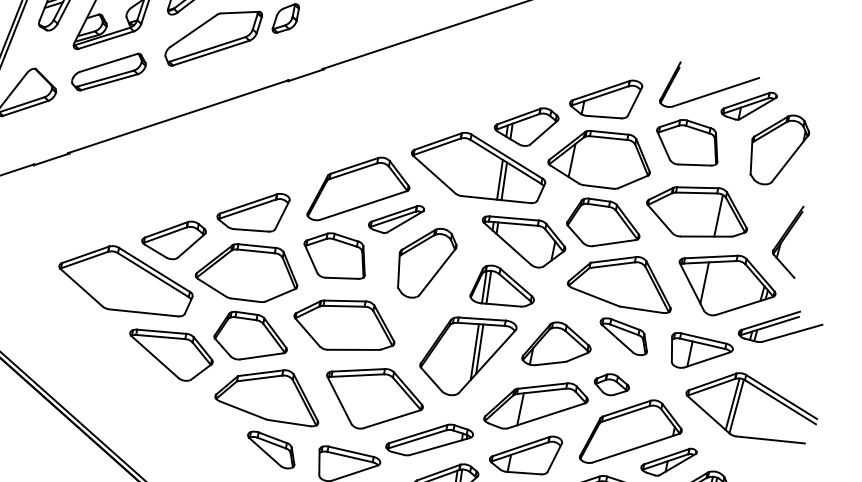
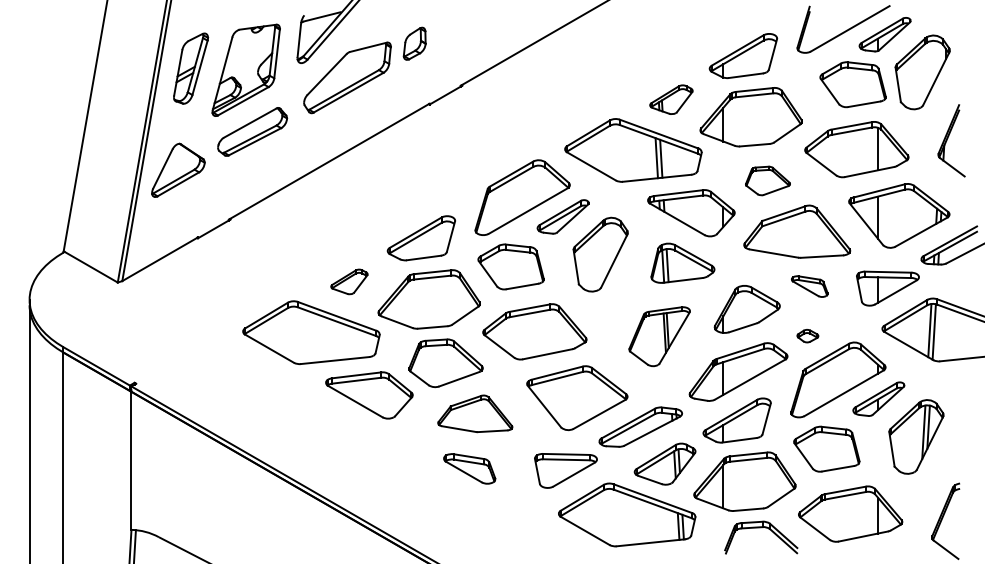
part: (526, 125) -> (671, 99), size x0.7
part: (687, 143) -> (852, 84), moved
part: (603, 224) -> (767, 180), size x0.6
part: (173, 238) -> (349, 281), size x0.6
part: (788, 239) -> (951, 140), moved
part: (623, 336) -> (809, 286), size x0.7
part: (466, 355) -> (659, 336), size x0.7
part: (611, 384) -> (807, 335), size x0.6
part: (270, 393) -> (475, 413), size x0.7
part: (271, 449) -> (469, 468), moved

